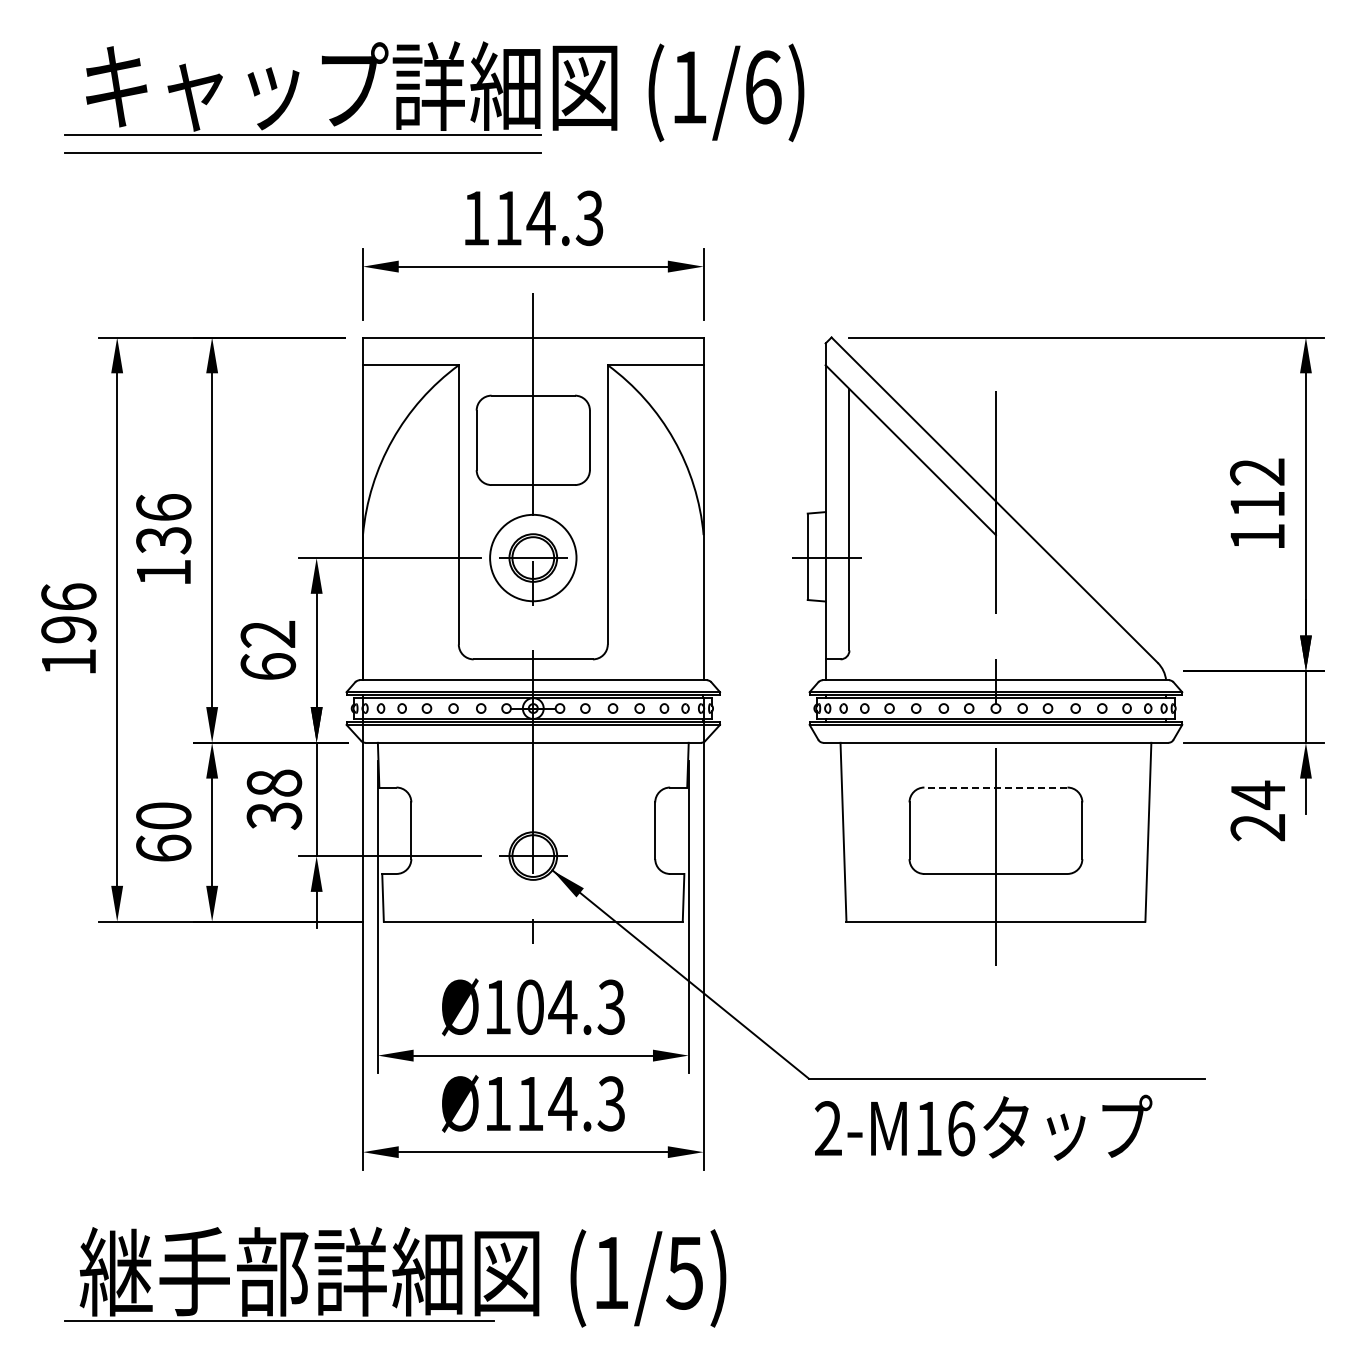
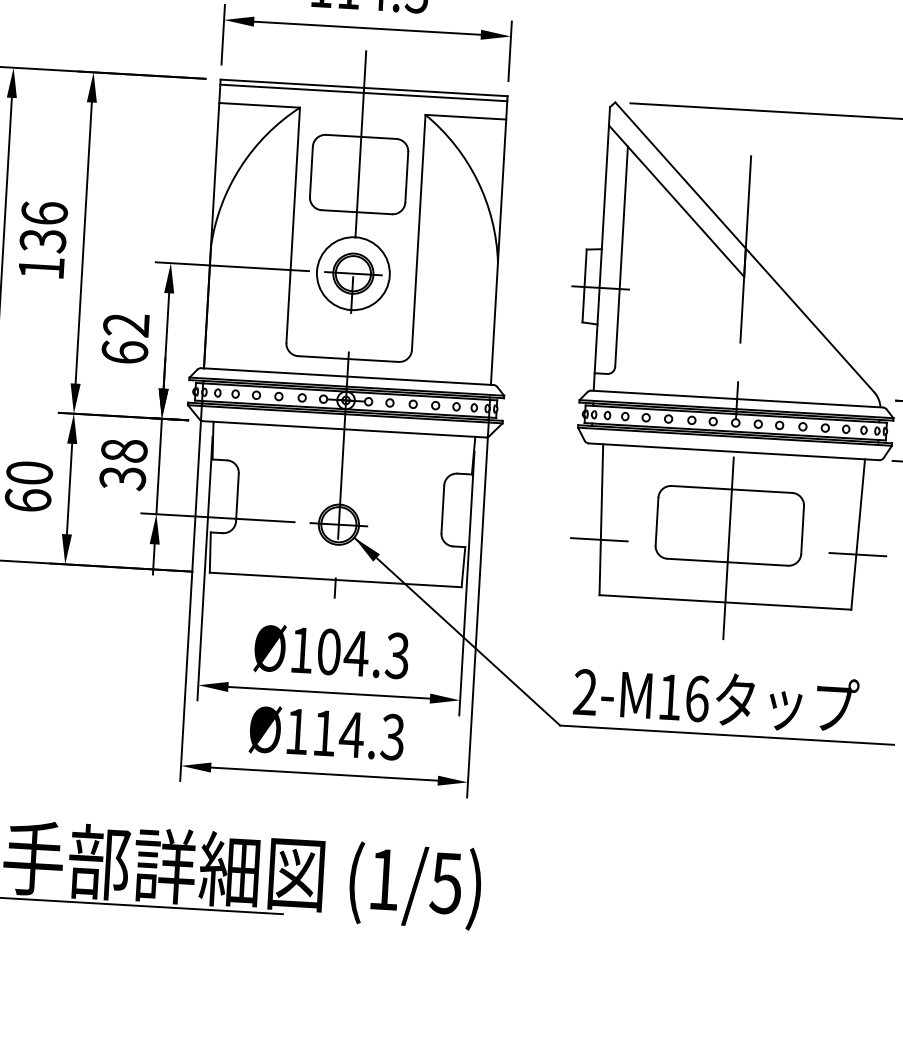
line: (532, 343) -> (363, 92), added
line: (995, 787) -> (731, 489), dashed -> solid
line: (842, 856) -> (599, 540), added
line: (1149, 856) -> (857, 555), added
text: (983, 1127) -> (716, 698), moved

